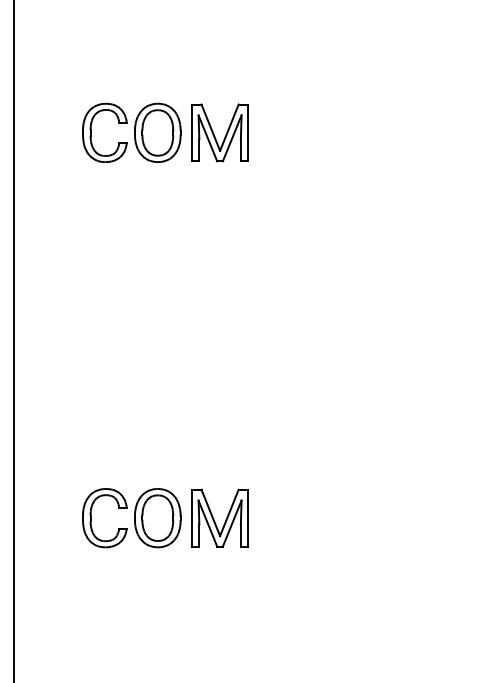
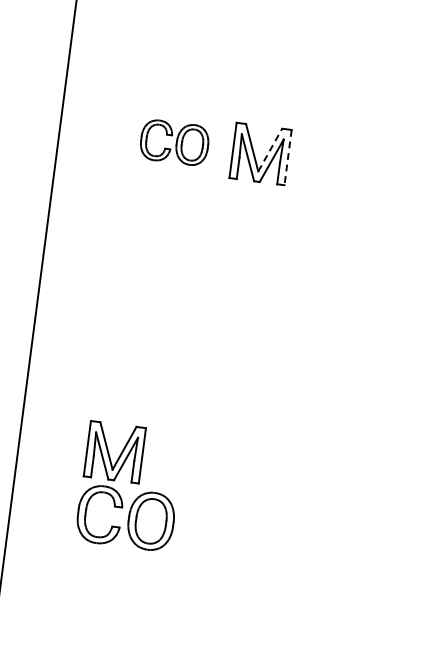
line: (229, 127) -> (270, 149), solid -> dashed
part: (131, 132) -> (174, 142), size x0.7
line: (248, 133) -> (288, 158), solid -> dashed
part: (219, 517) -> (114, 451), moved

